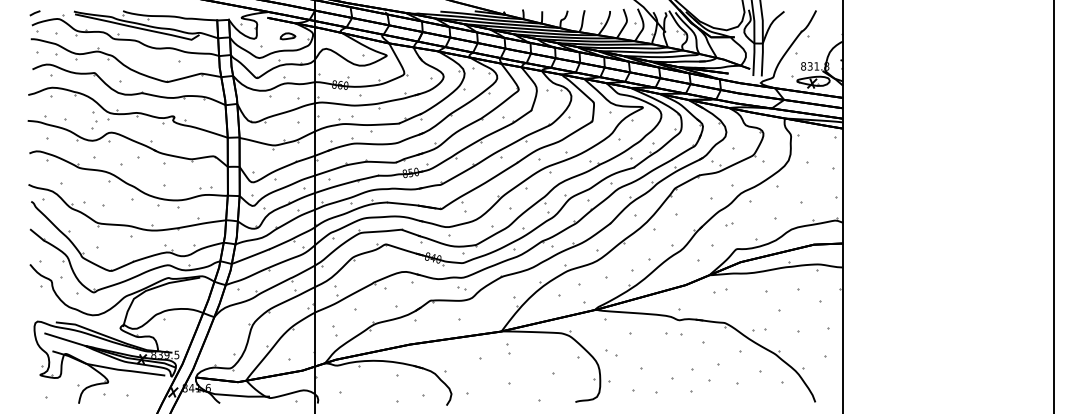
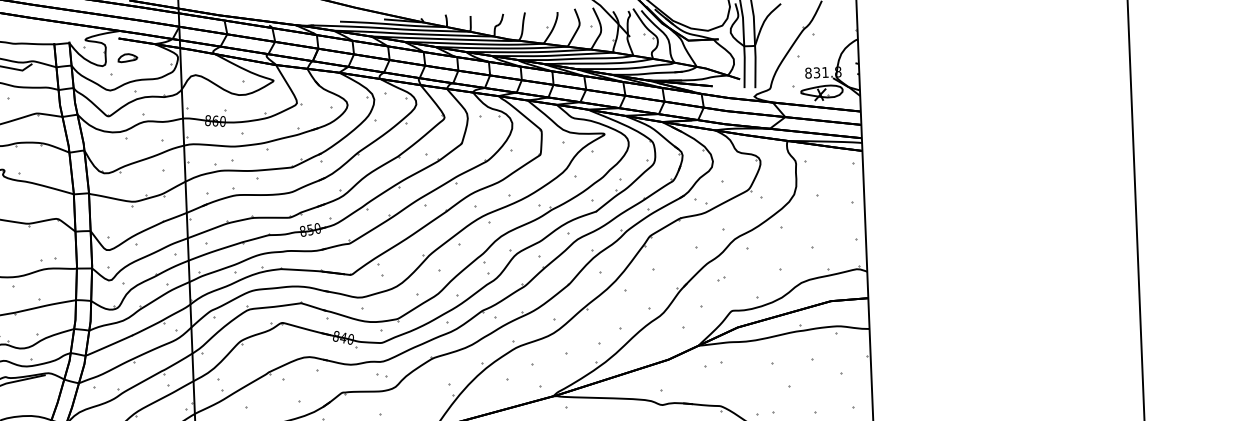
part: (287, 36) -> (127, 58), moved

